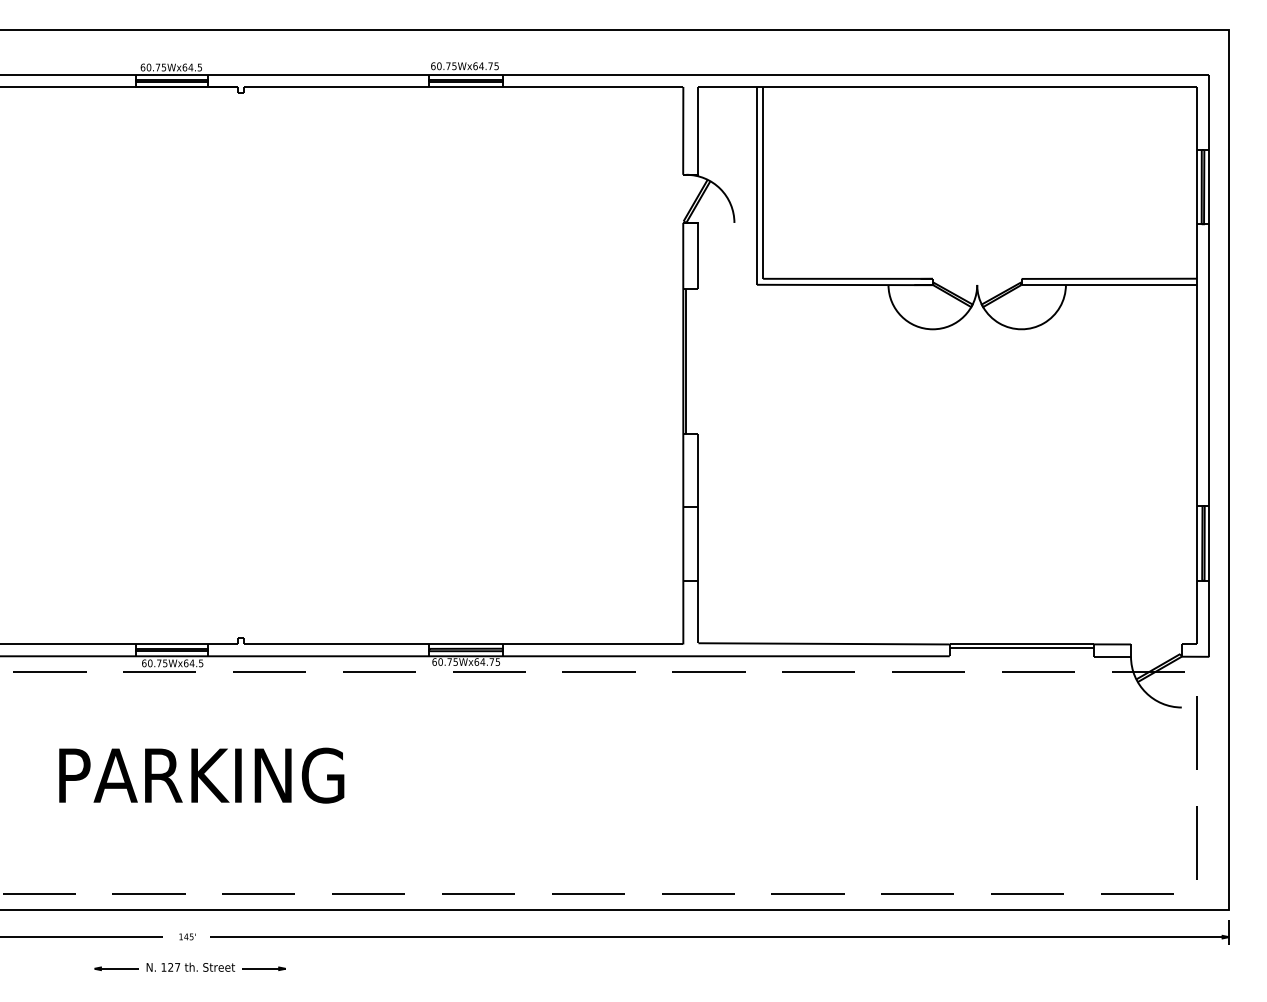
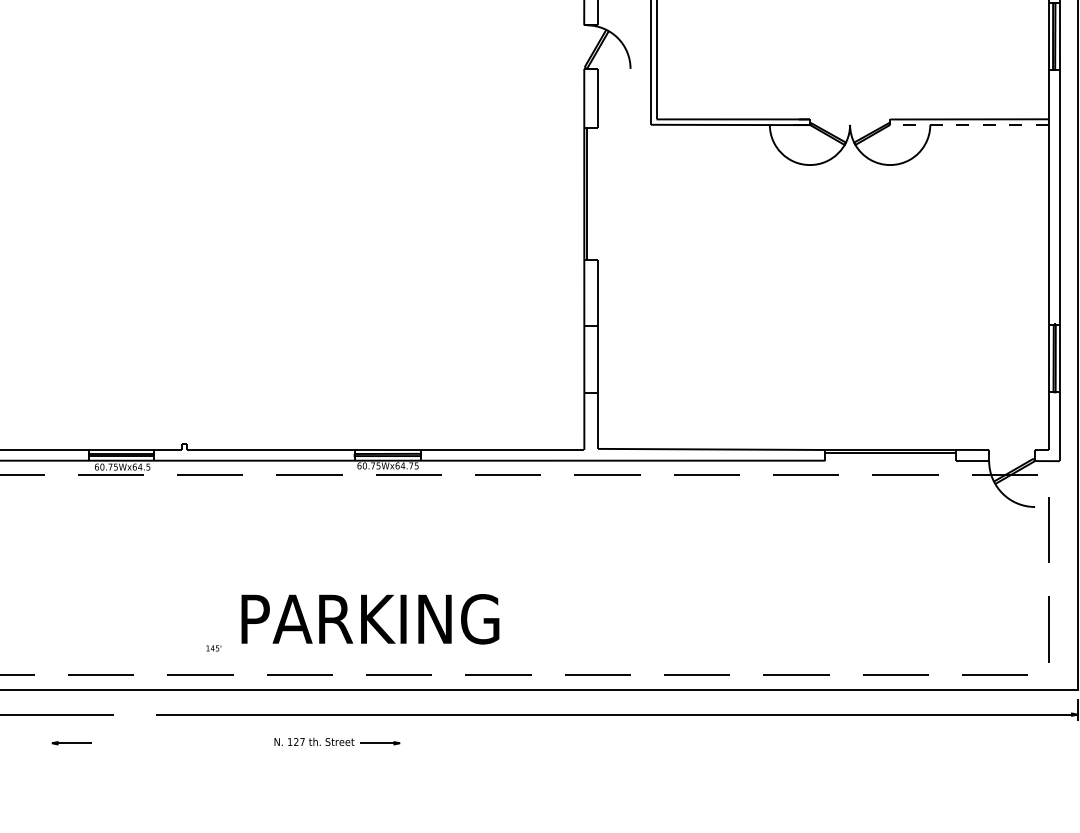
line: (1109, 284) -> (969, 124), solid -> dashed
text: (201, 775) -> (370, 619), moved
text: (187, 936) -> (213, 648), moved
part: (215, 966) -> (336, 741), moved

